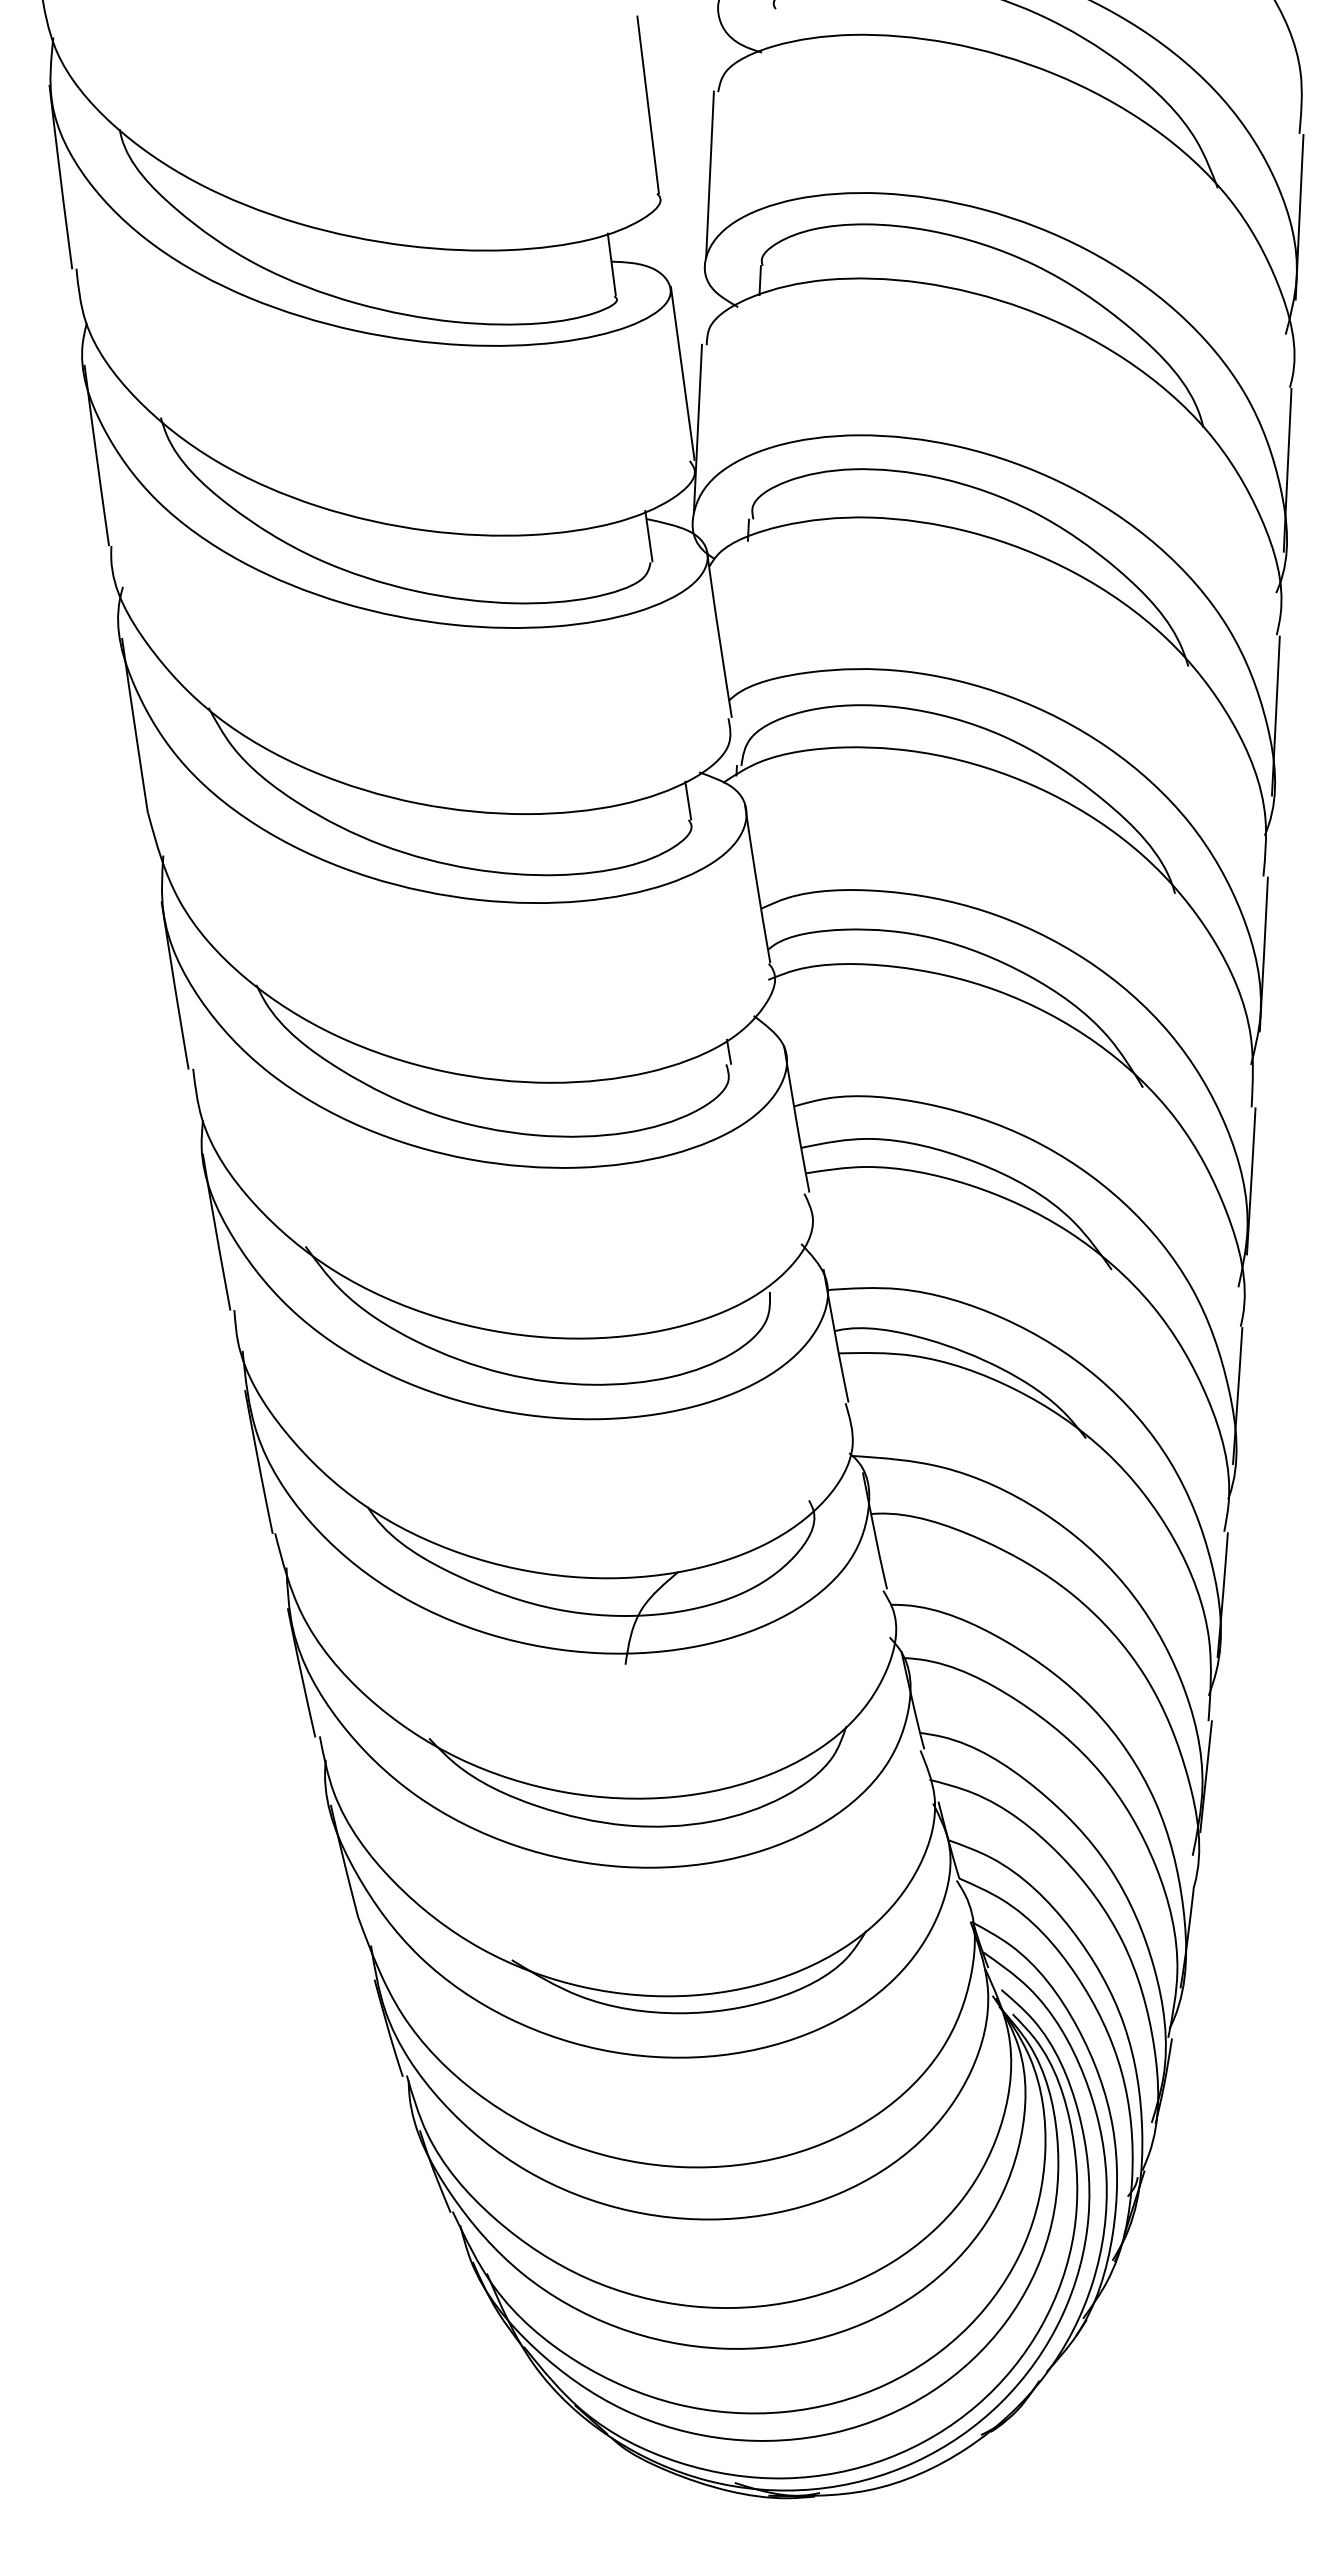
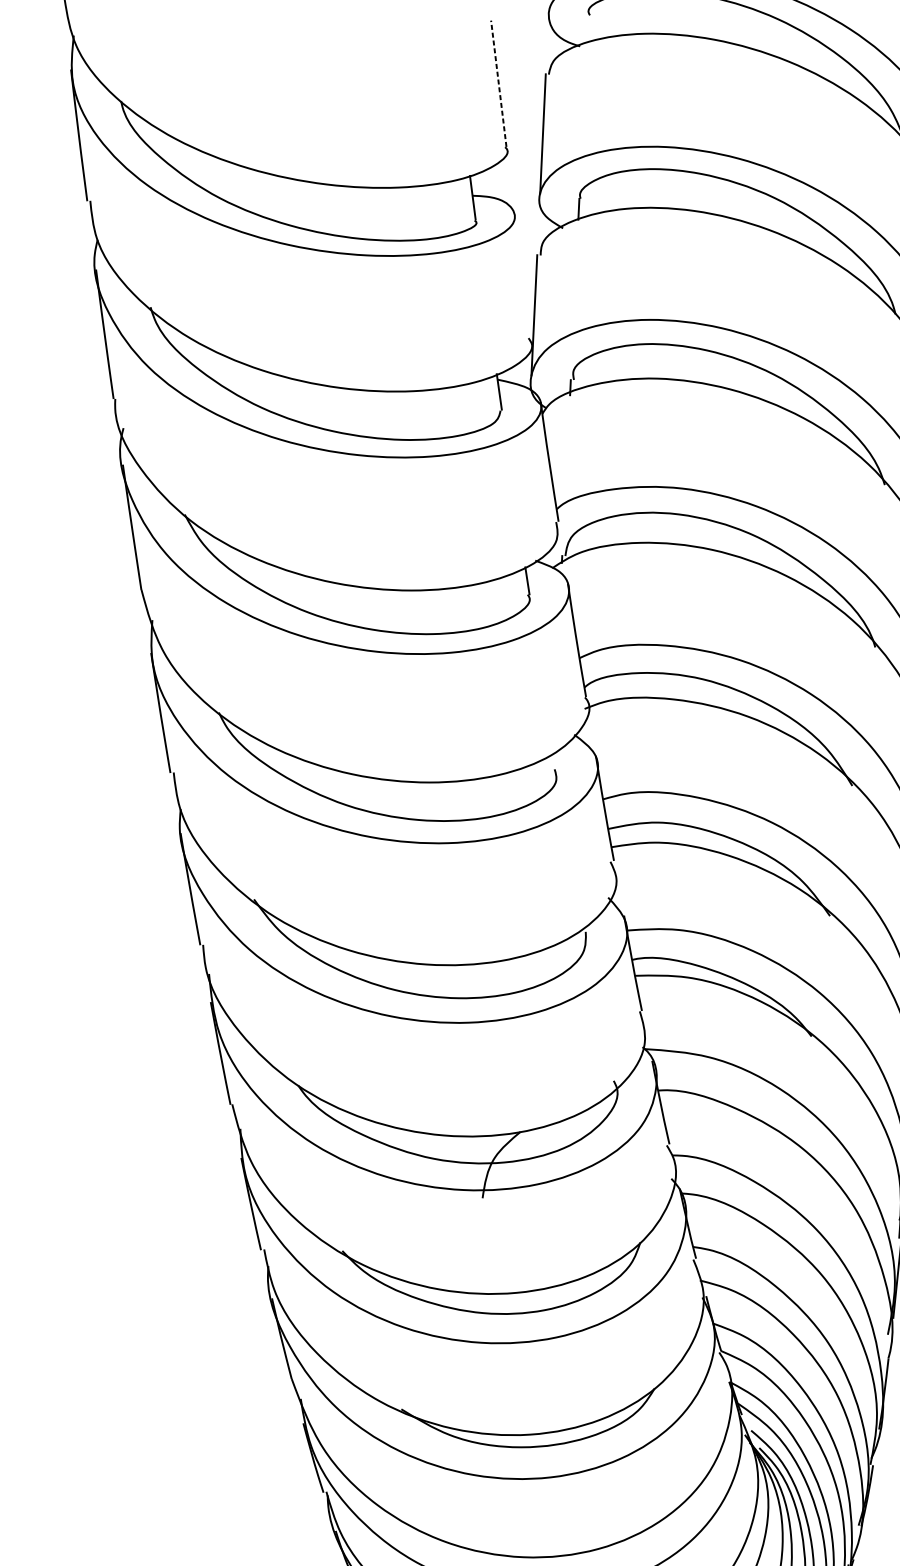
line: (648, 104) -> (499, 83), solid -> dashed
line: (682, 373) -> (523, 275), removed
line: (729, 1051) -> (556, 760), removed

